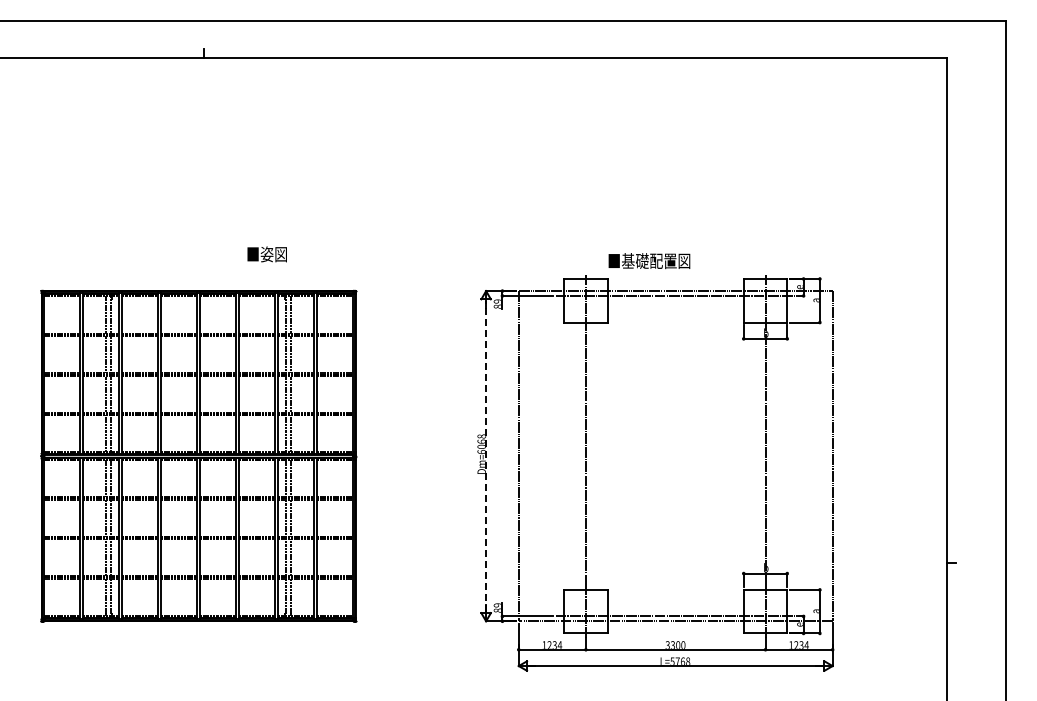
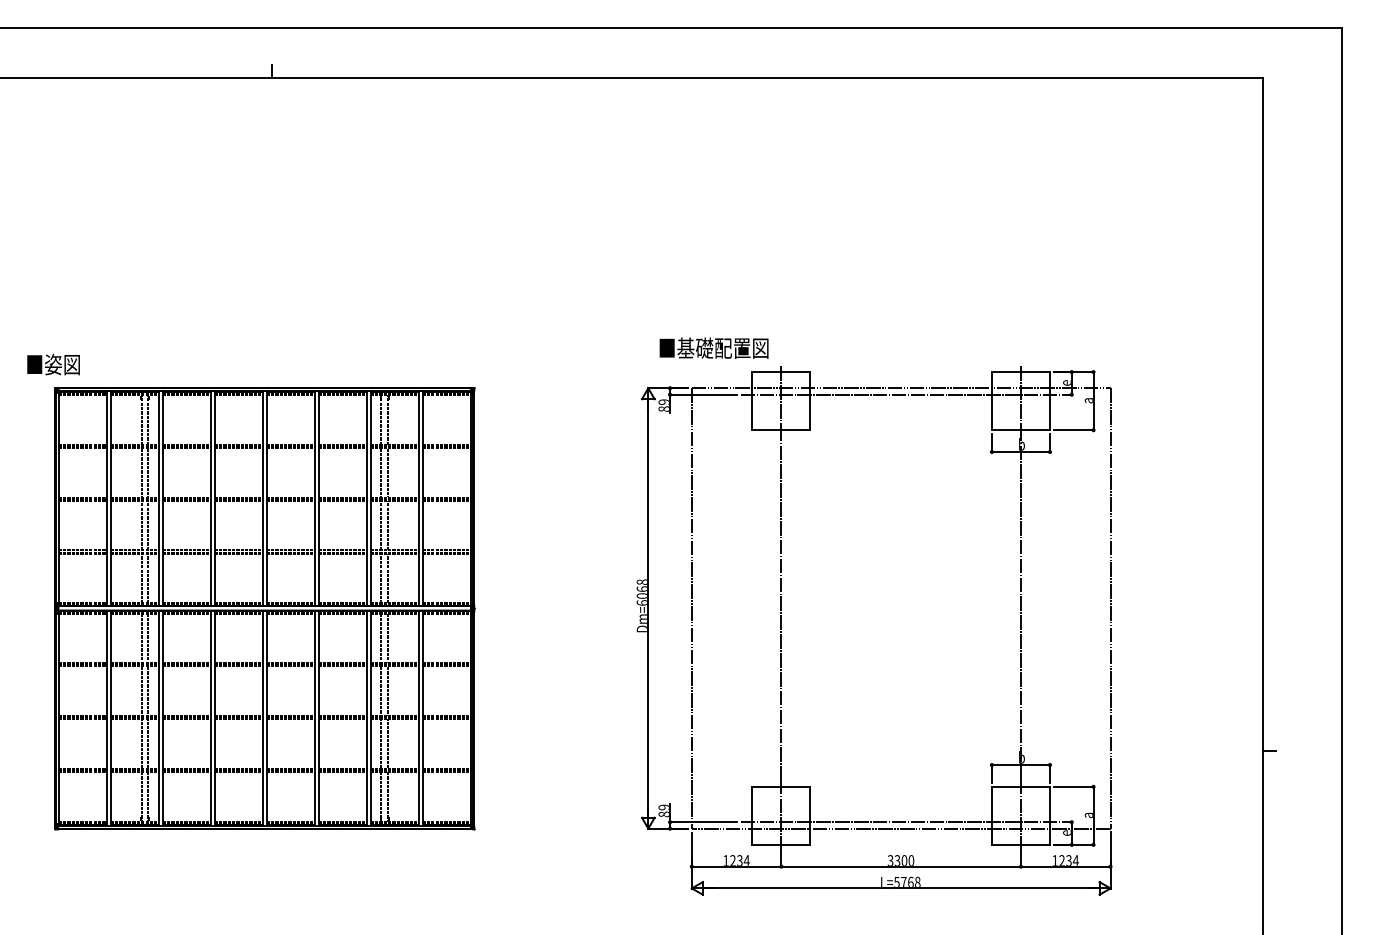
text: (266, 254) -> (52, 364), moved
text: (649, 261) -> (714, 348), moved
line: (486, 456) -> (648, 608), dashed -> solid

